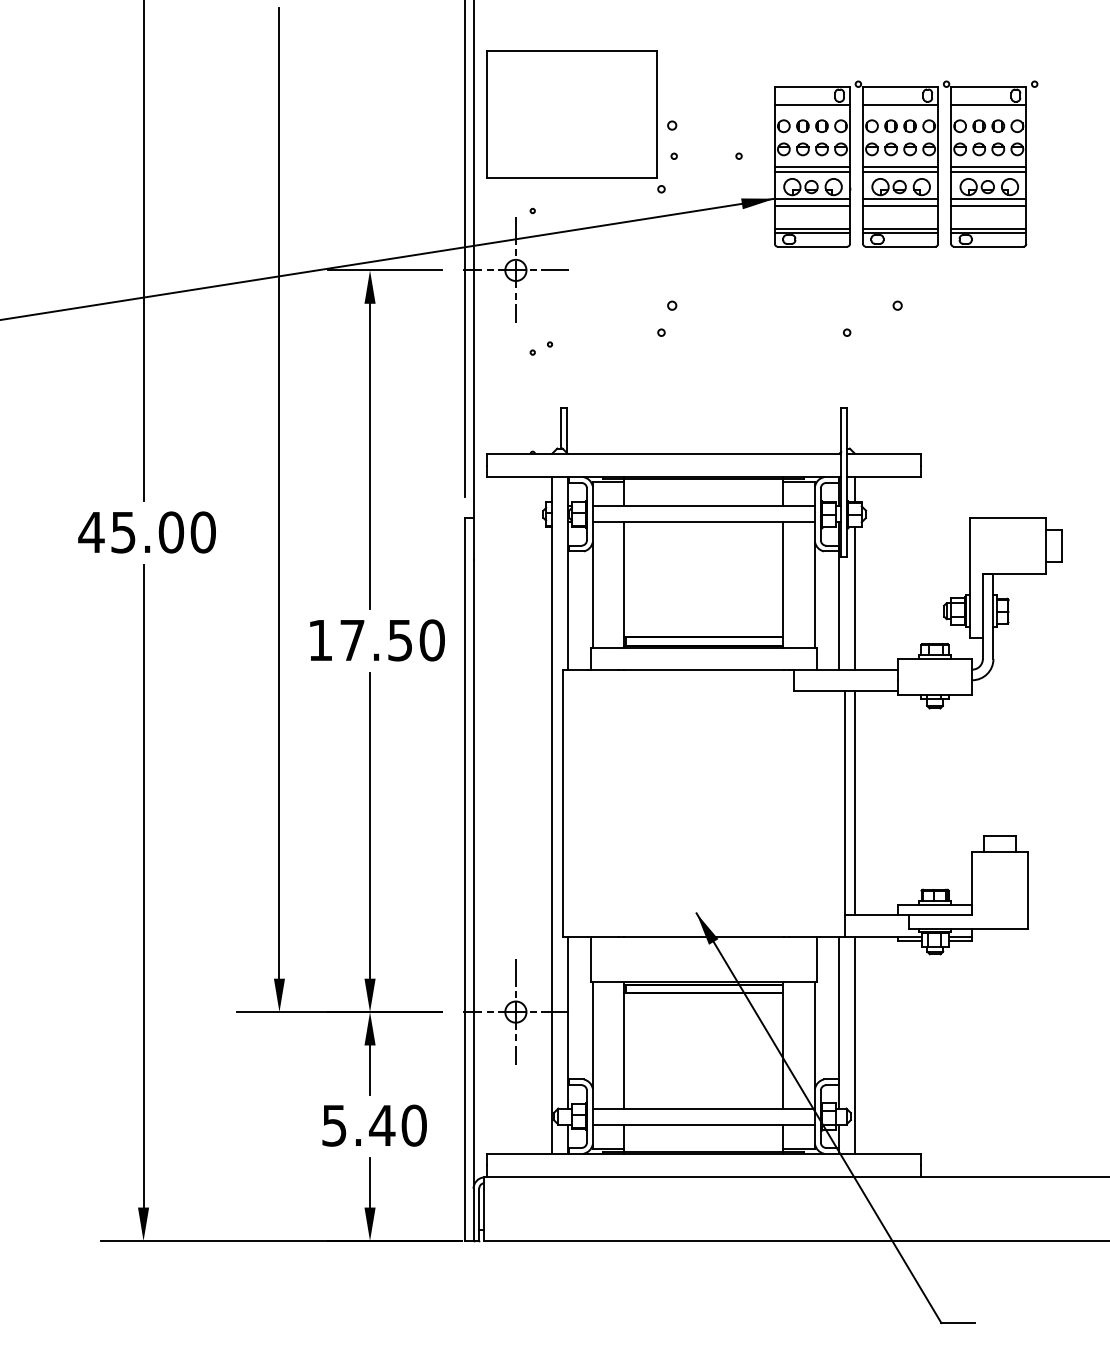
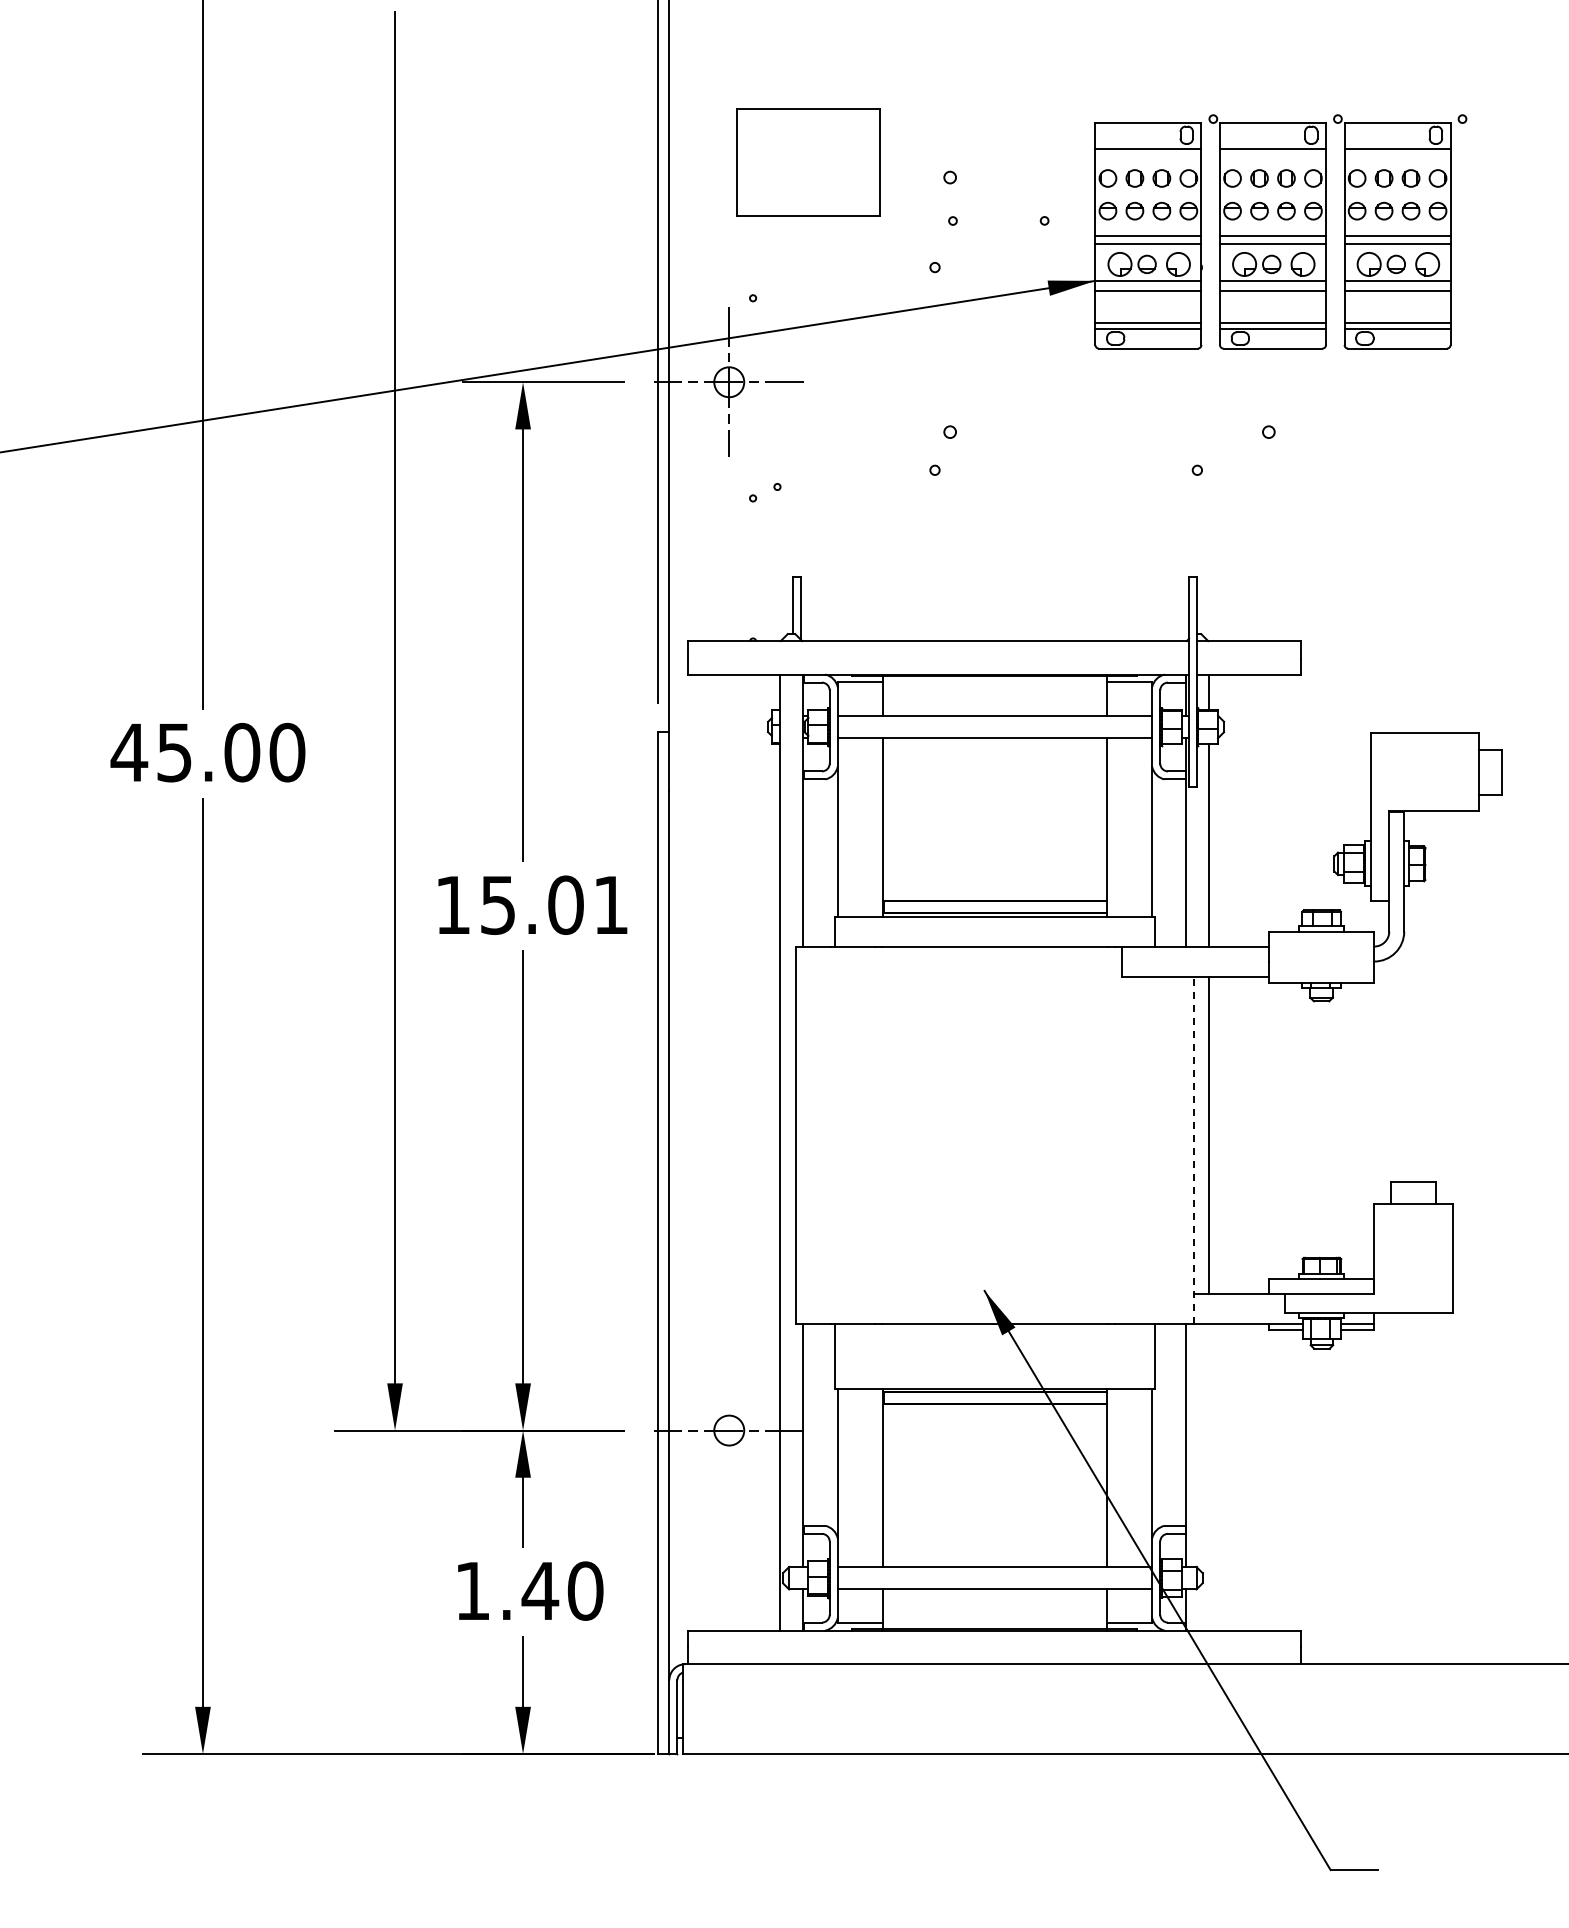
part: (571, 114) -> (808, 162), size x0.6
text: (392, 639) -> (555, 904), 17.50 -> 15.01
line: (845, 813) -> (1194, 1150), solid -> dashed
line: (516, 1012) -> (729, 1430), removed
line: (854, 1044) -> (1208, 1476), removed
text: (334, 1125) -> (472, 1591), 5.40 -> 1.40

